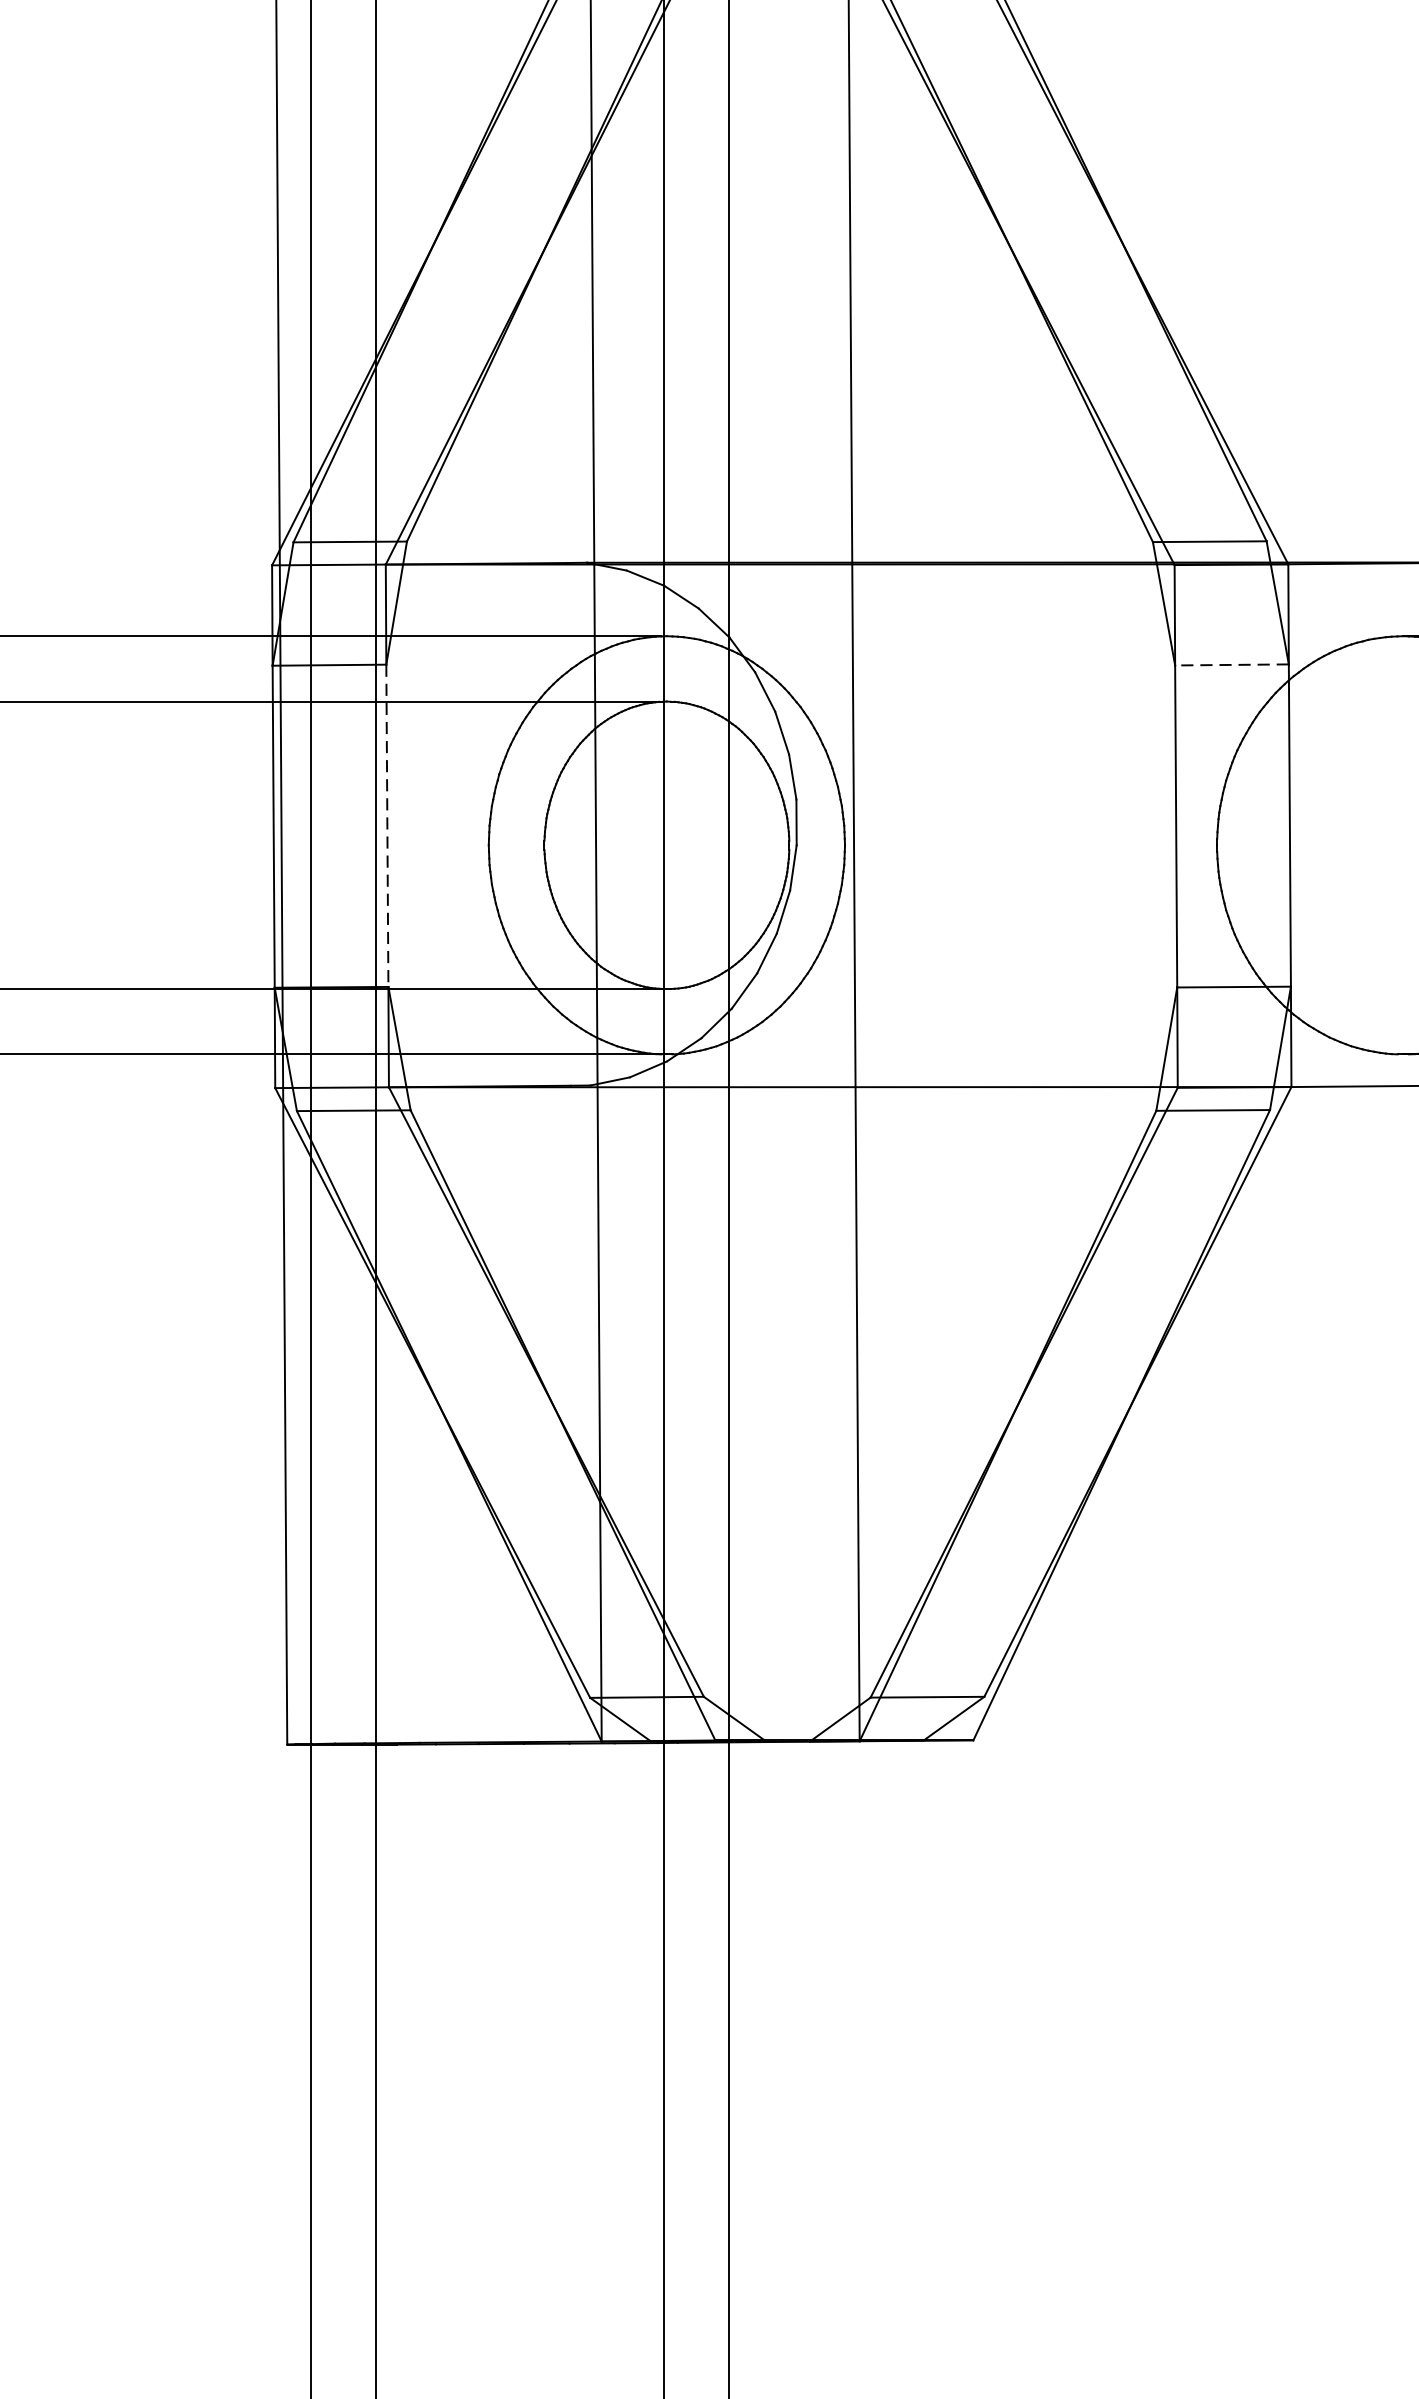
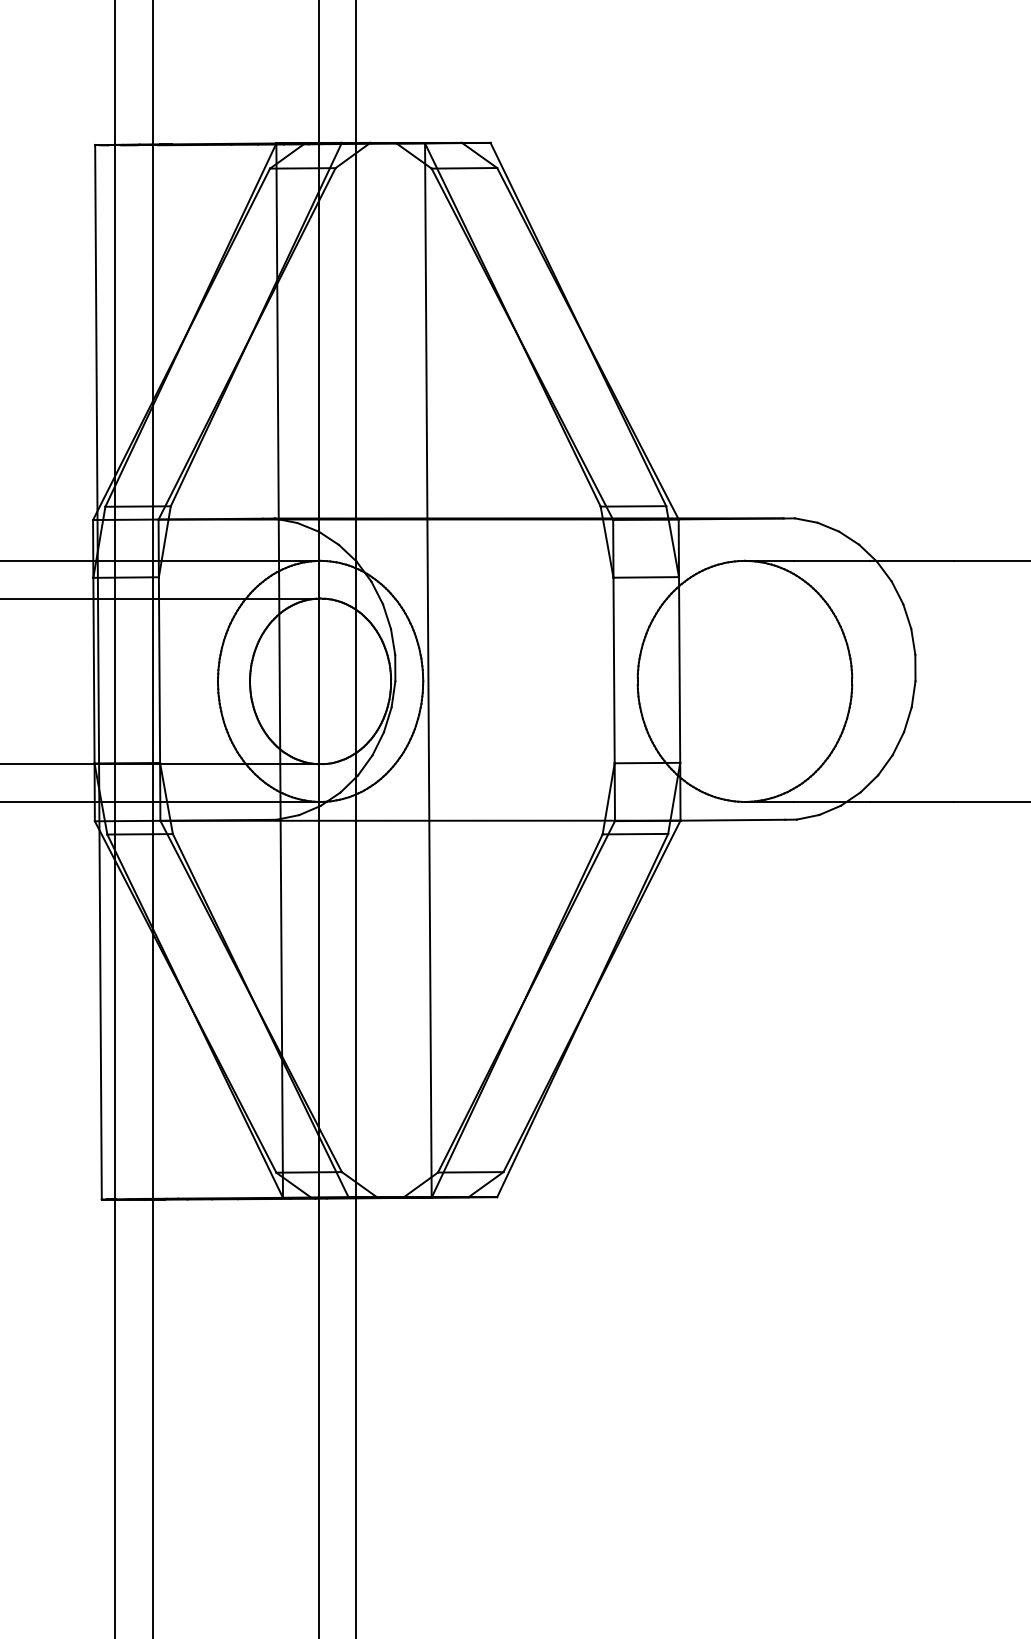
line: (1232, 665) -> (646, 577), dashed -> solid
line: (387, 826) -> (159, 670), dashed -> solid

